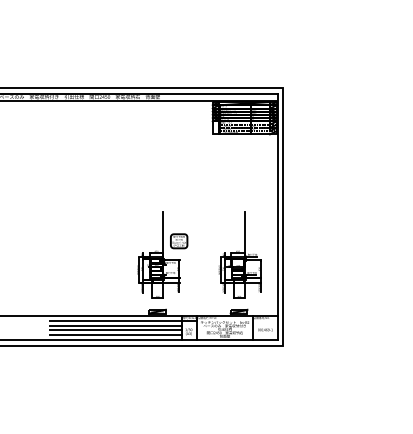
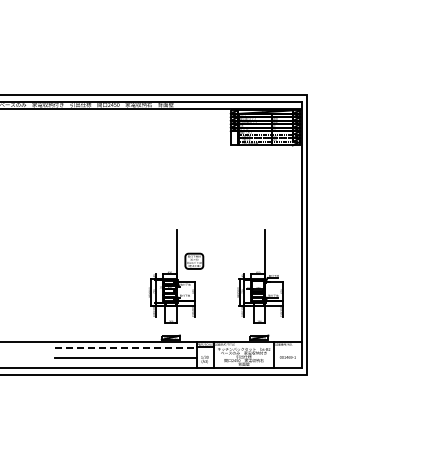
line: (116, 320) -> (126, 347), solid -> dashed
line: (115, 325) -> (125, 352), removed
line: (115, 335) -> (125, 363), removed

